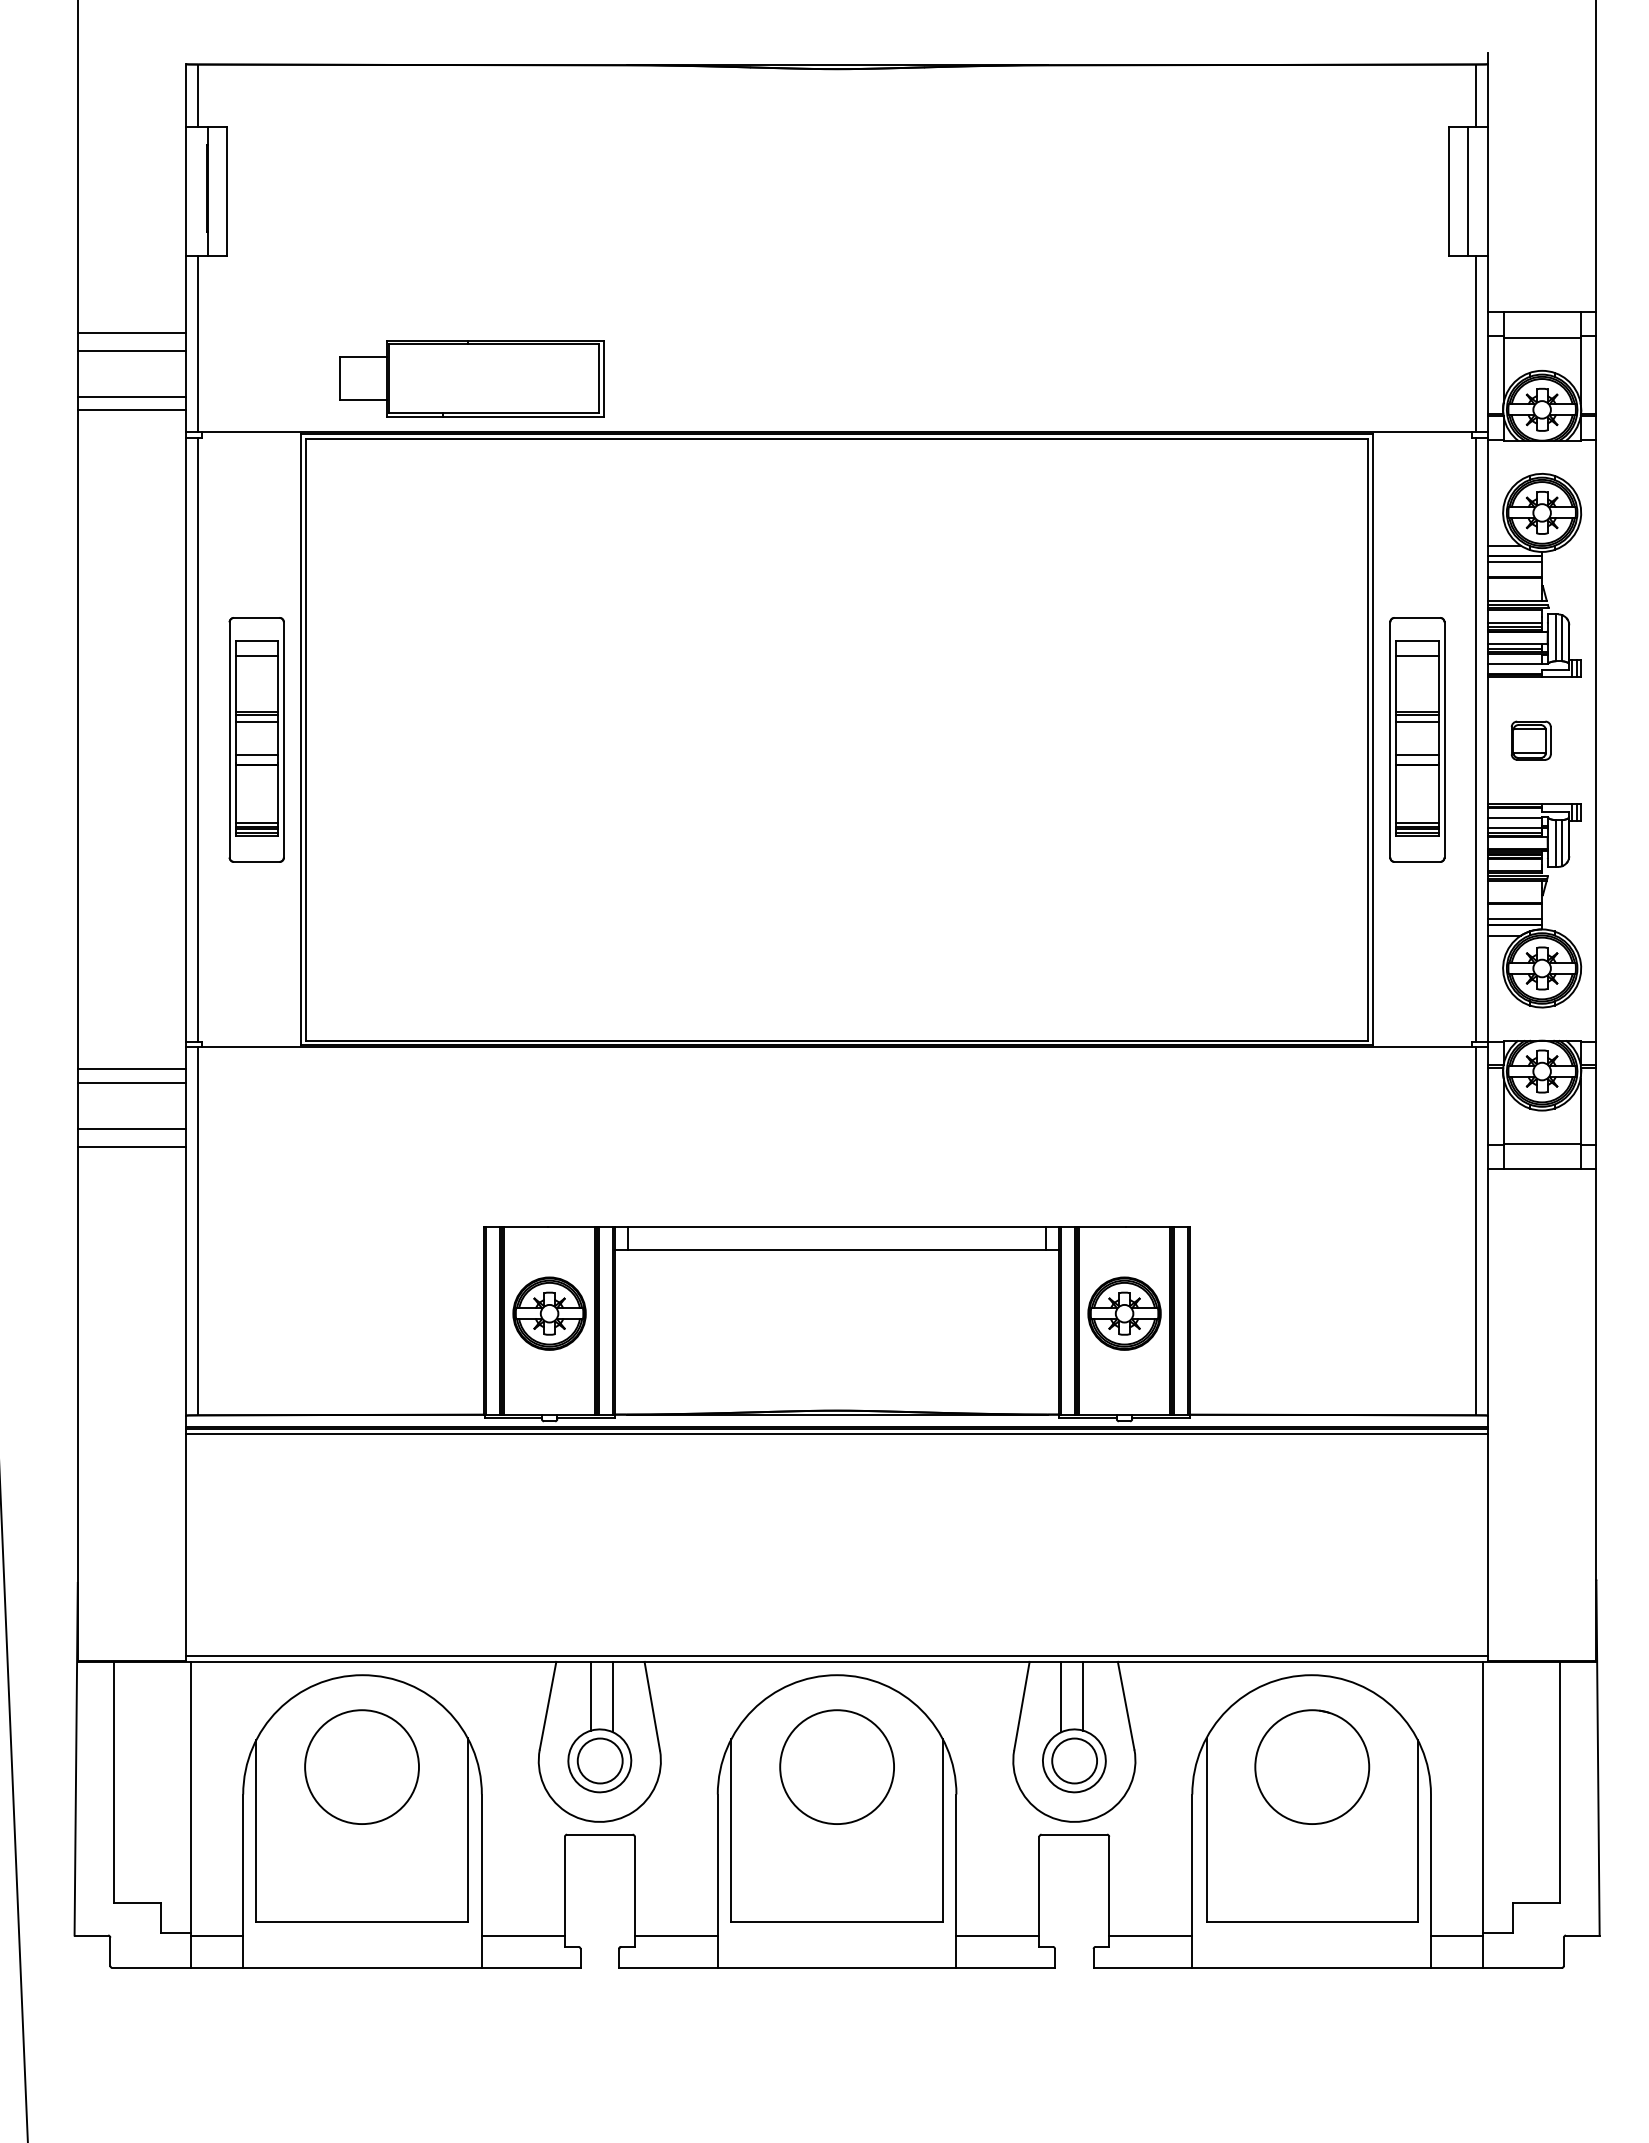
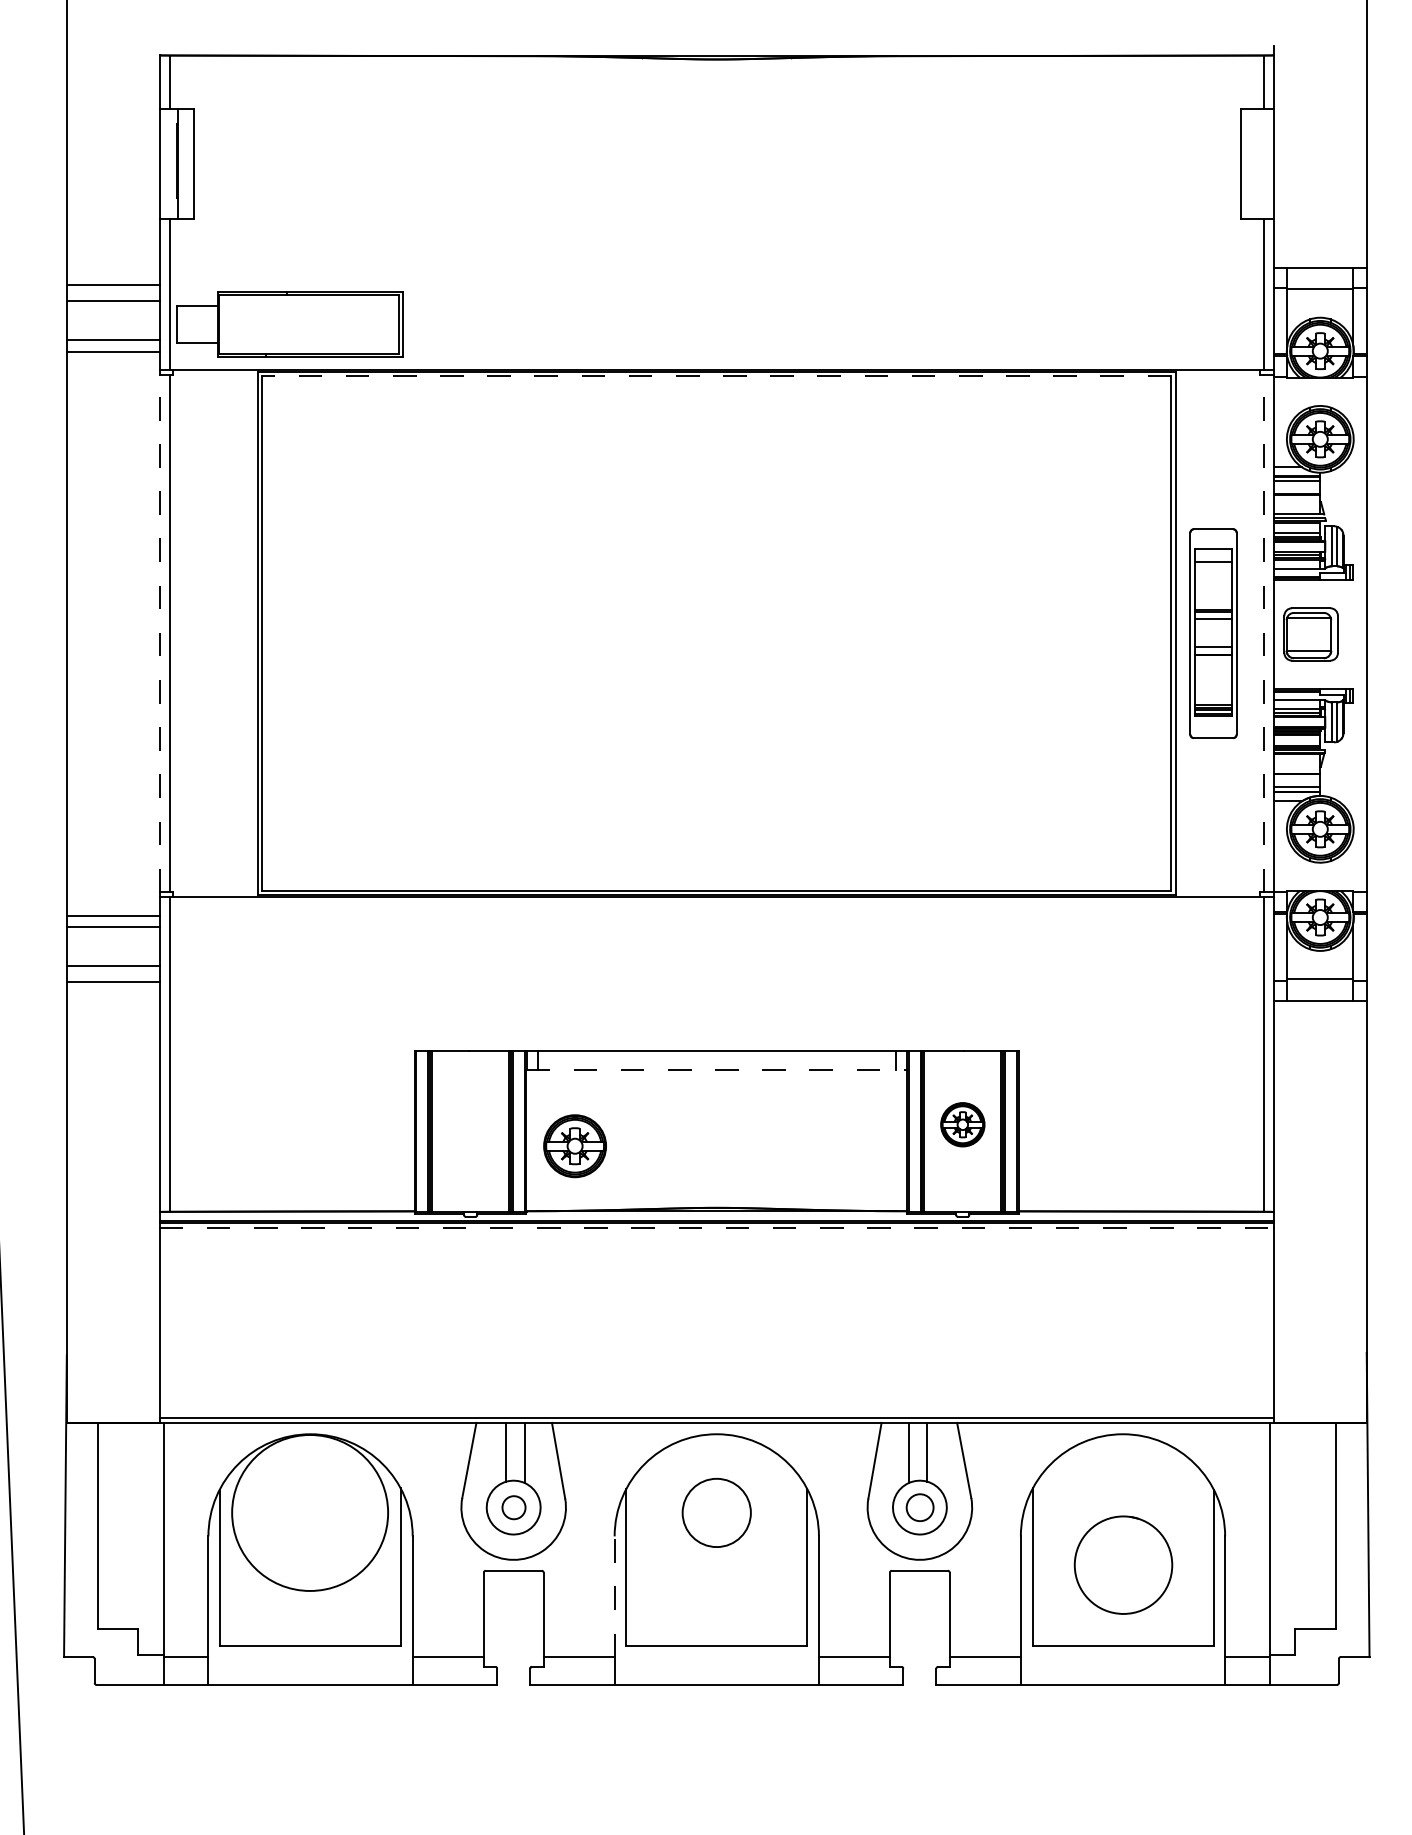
line: (1467, 190) -> (1256, 163), removed
part: (471, 378) -> (289, 324), moved
line: (837, 438) -> (717, 375), solid -> dashed
line: (186, 739) -> (159, 633), solid -> dashed
part: (256, 739) -> (219, 633), removed
line: (1475, 739) -> (1263, 633), solid -> dashed
part: (1530, 740) -> (1310, 634), size x1.6
line: (837, 1249) -> (717, 1069), solid -> dashed
part: (549, 1313) -> (575, 1146), moved
part: (1124, 1313) -> (962, 1124), size x0.7
line: (837, 1434) -> (717, 1228), solid -> dashed
circle: (599, 1760) -> (513, 1507), size x0.6
circle: (1074, 1760) -> (920, 1507), size x0.7
circle: (836, 1766) -> (716, 1512), size x0.7
part: (1312, 1766) -> (1123, 1564), moved
circle: (362, 1767) -> (310, 1513), size x1.6
line: (717, 1865) -> (614, 1597), solid -> dashed

